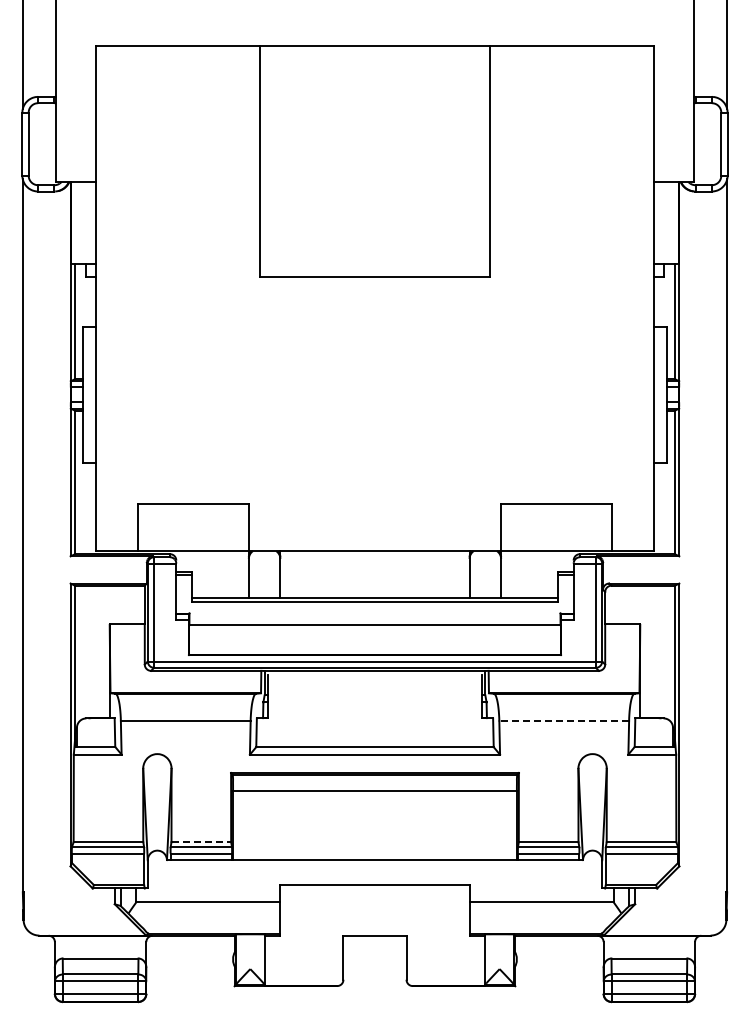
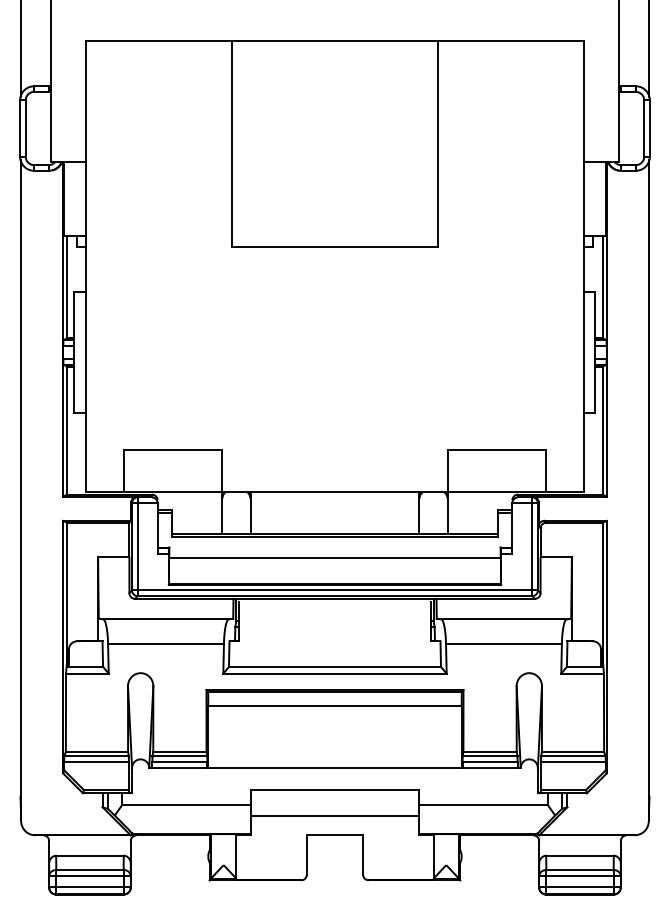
line: (564, 721) -> (504, 644), dashed -> solid
line: (201, 842) -> (180, 752), dashed -> solid
line: (374, 913) -> (334, 815), added

